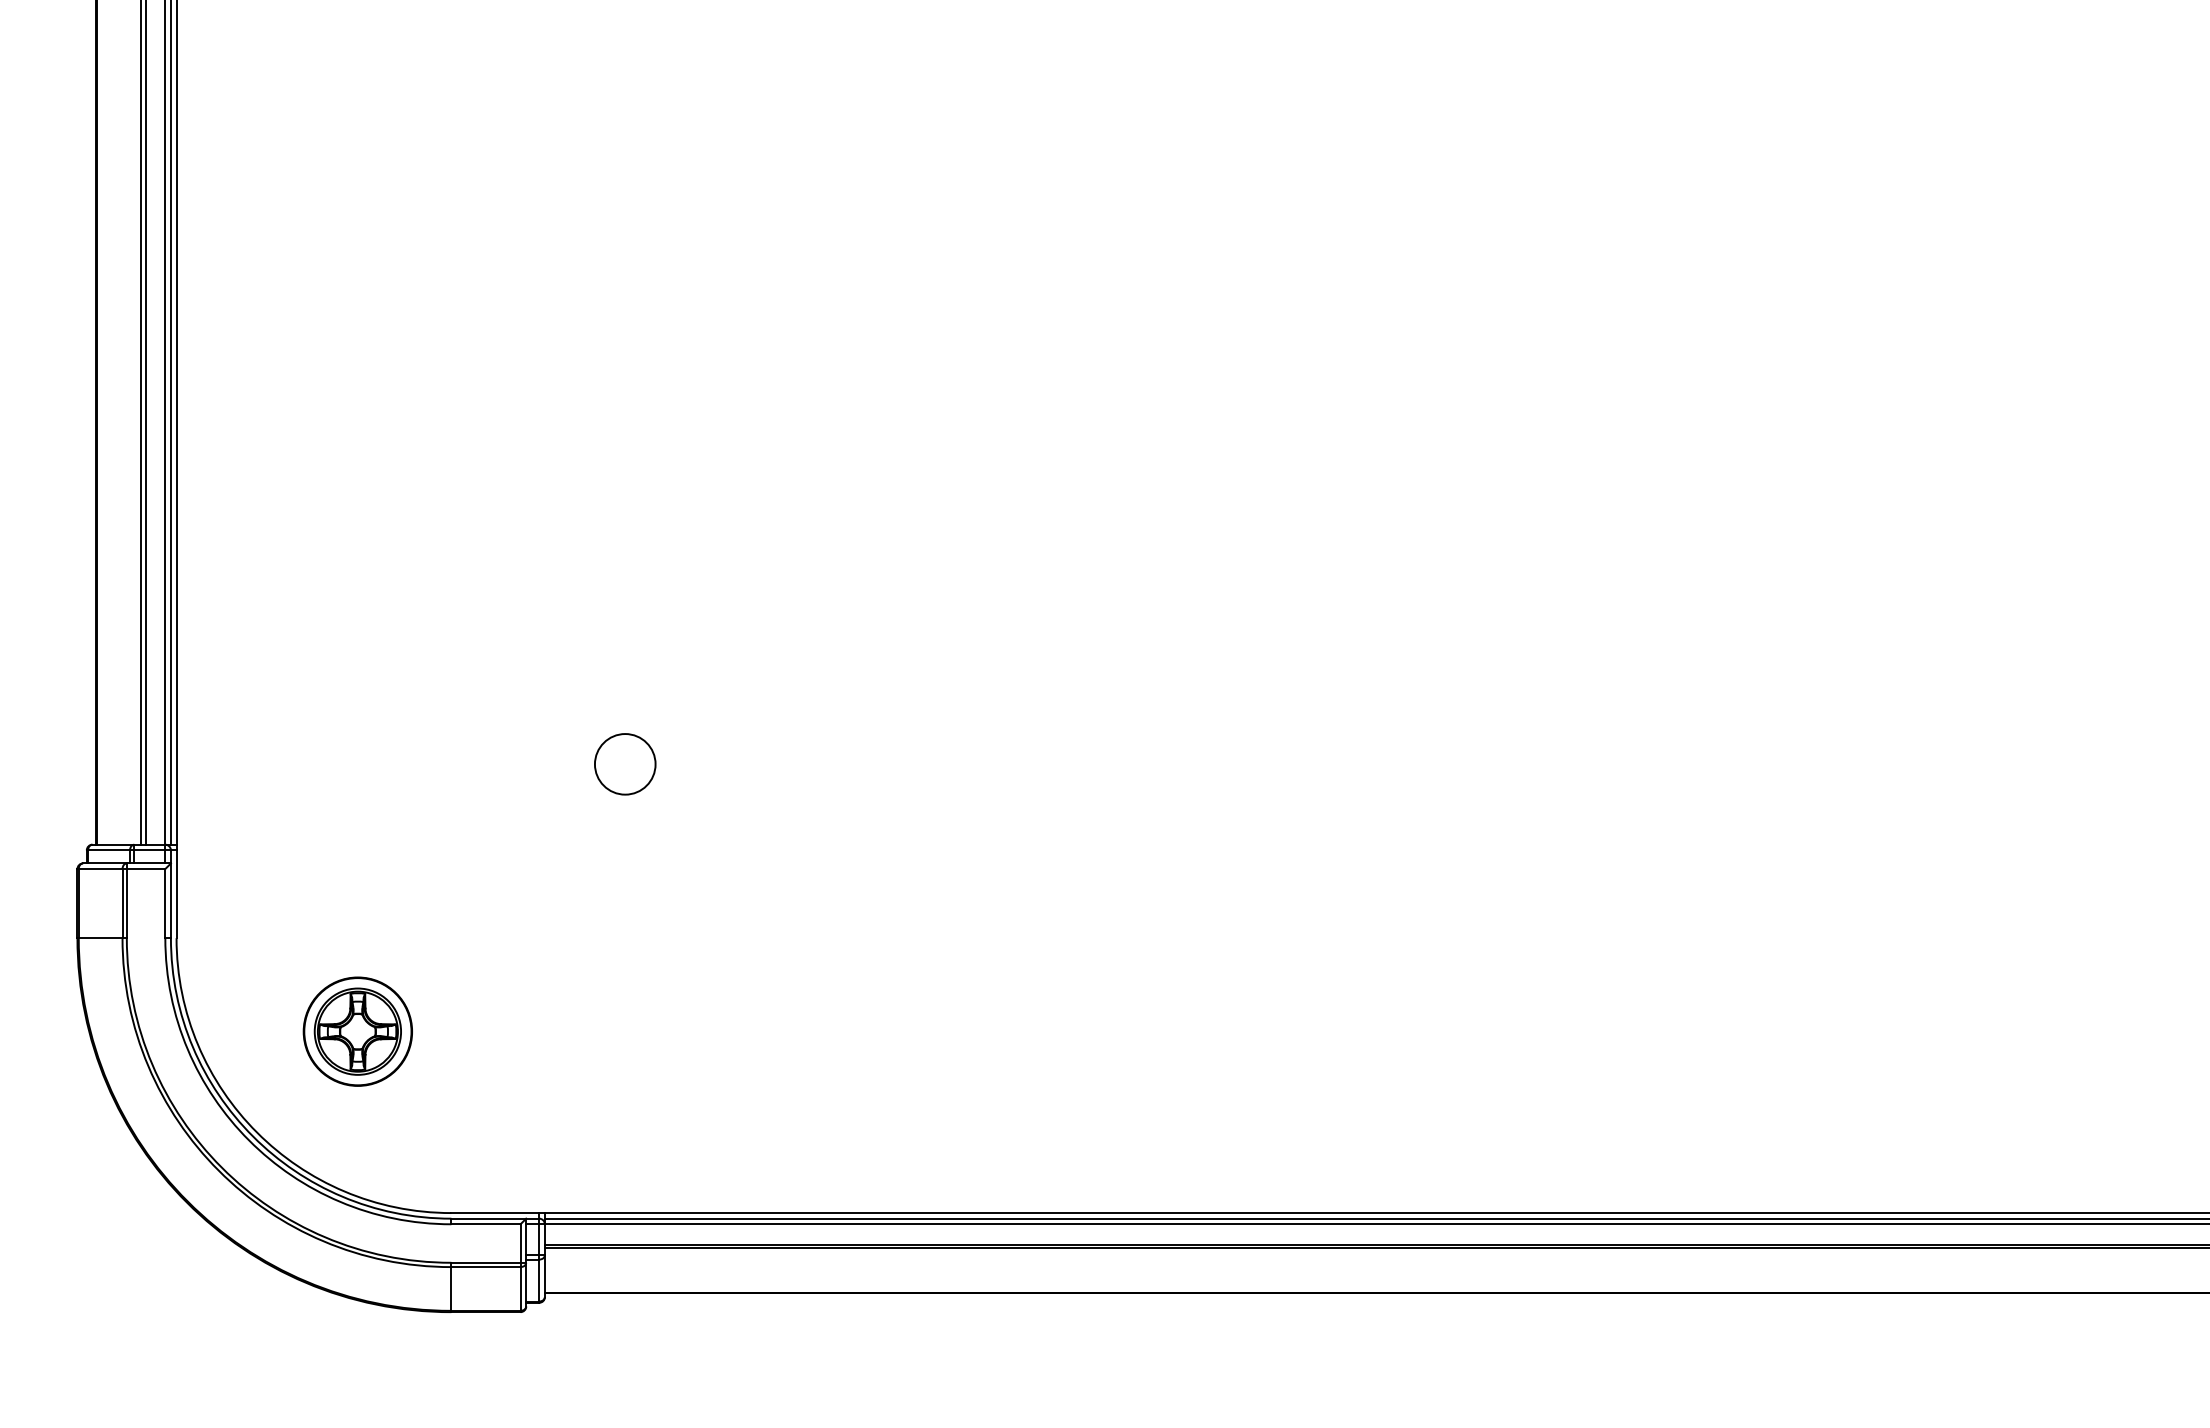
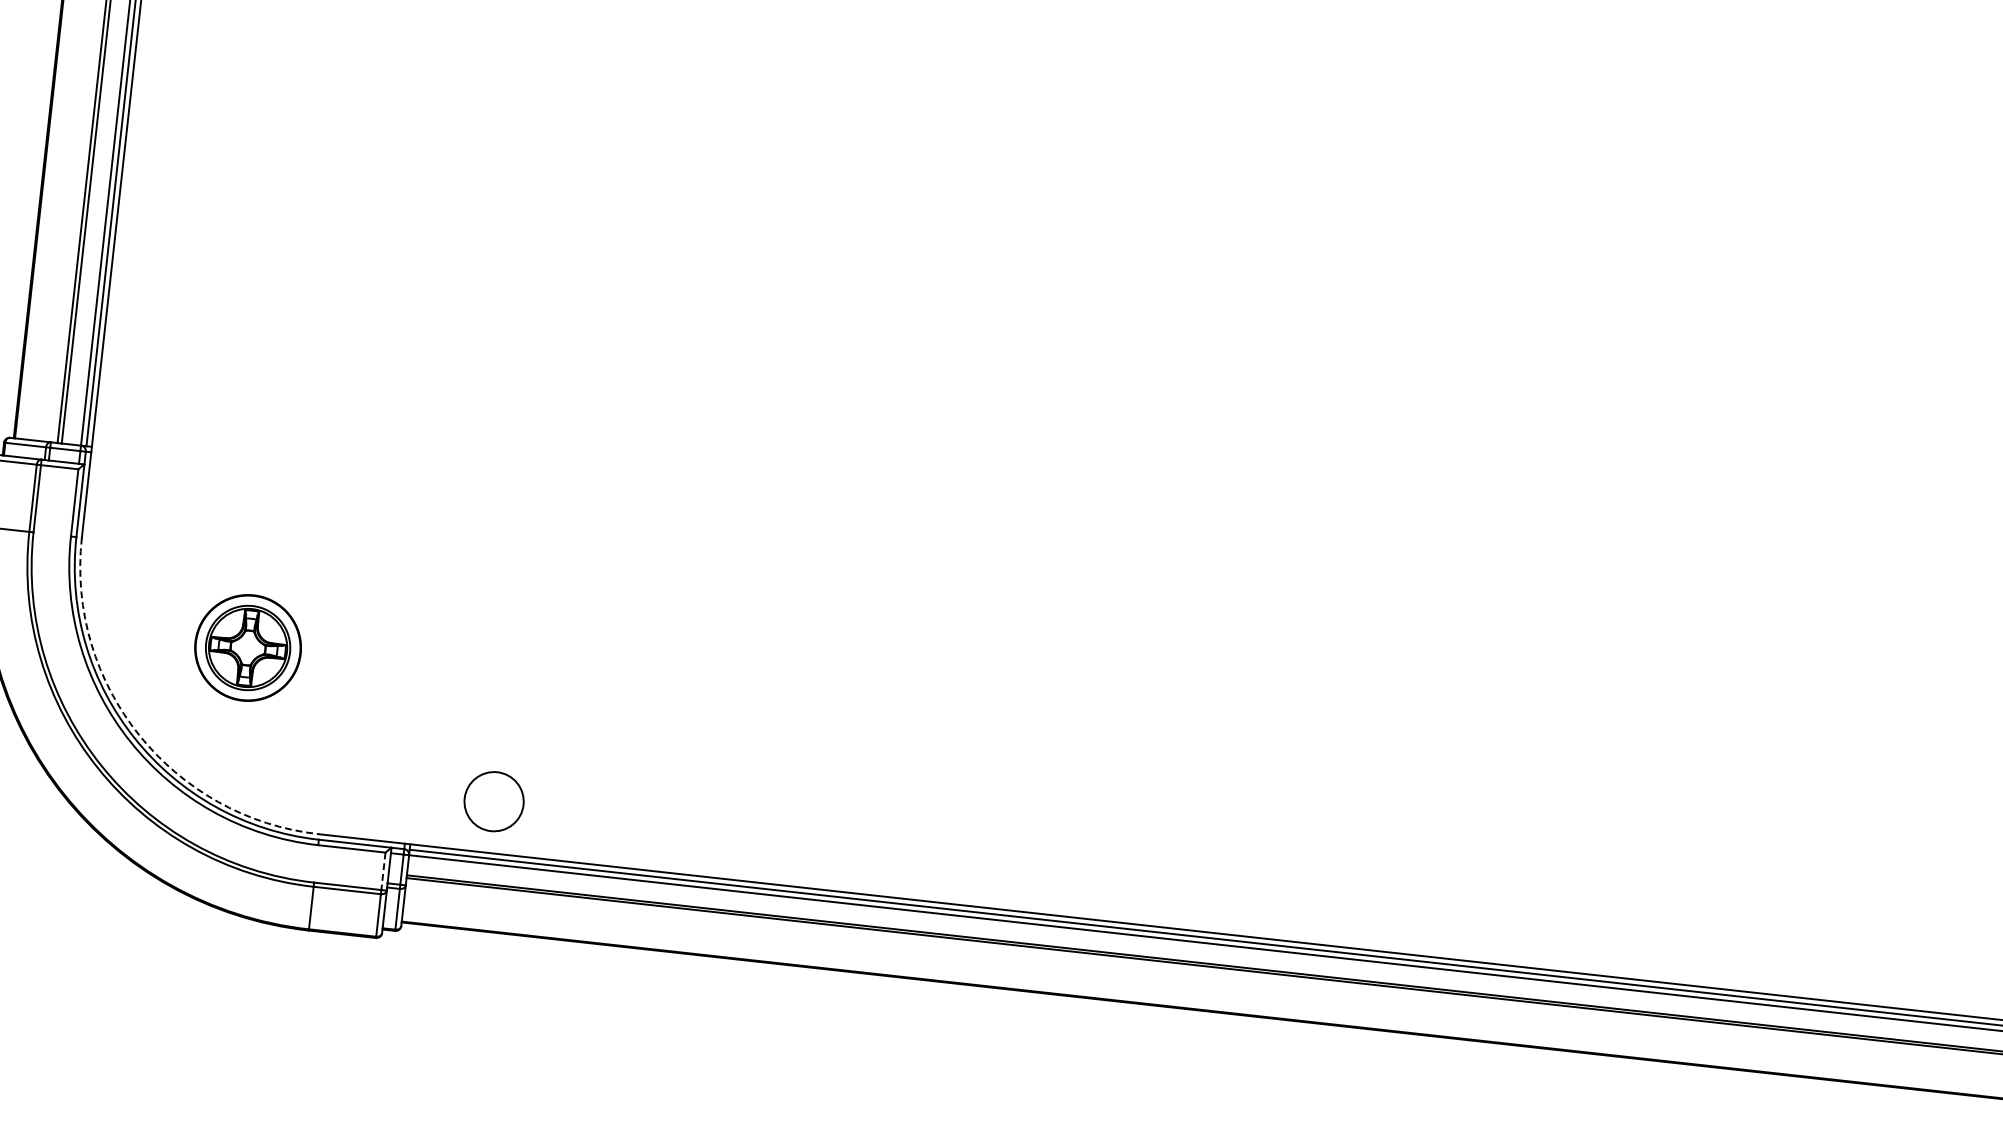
circle: (625, 764) -> (494, 801), moved
arc: (257, 1132) -> (139, 735), solid -> dashed
line: (520, 1244) -> (383, 872), solid -> dashed

